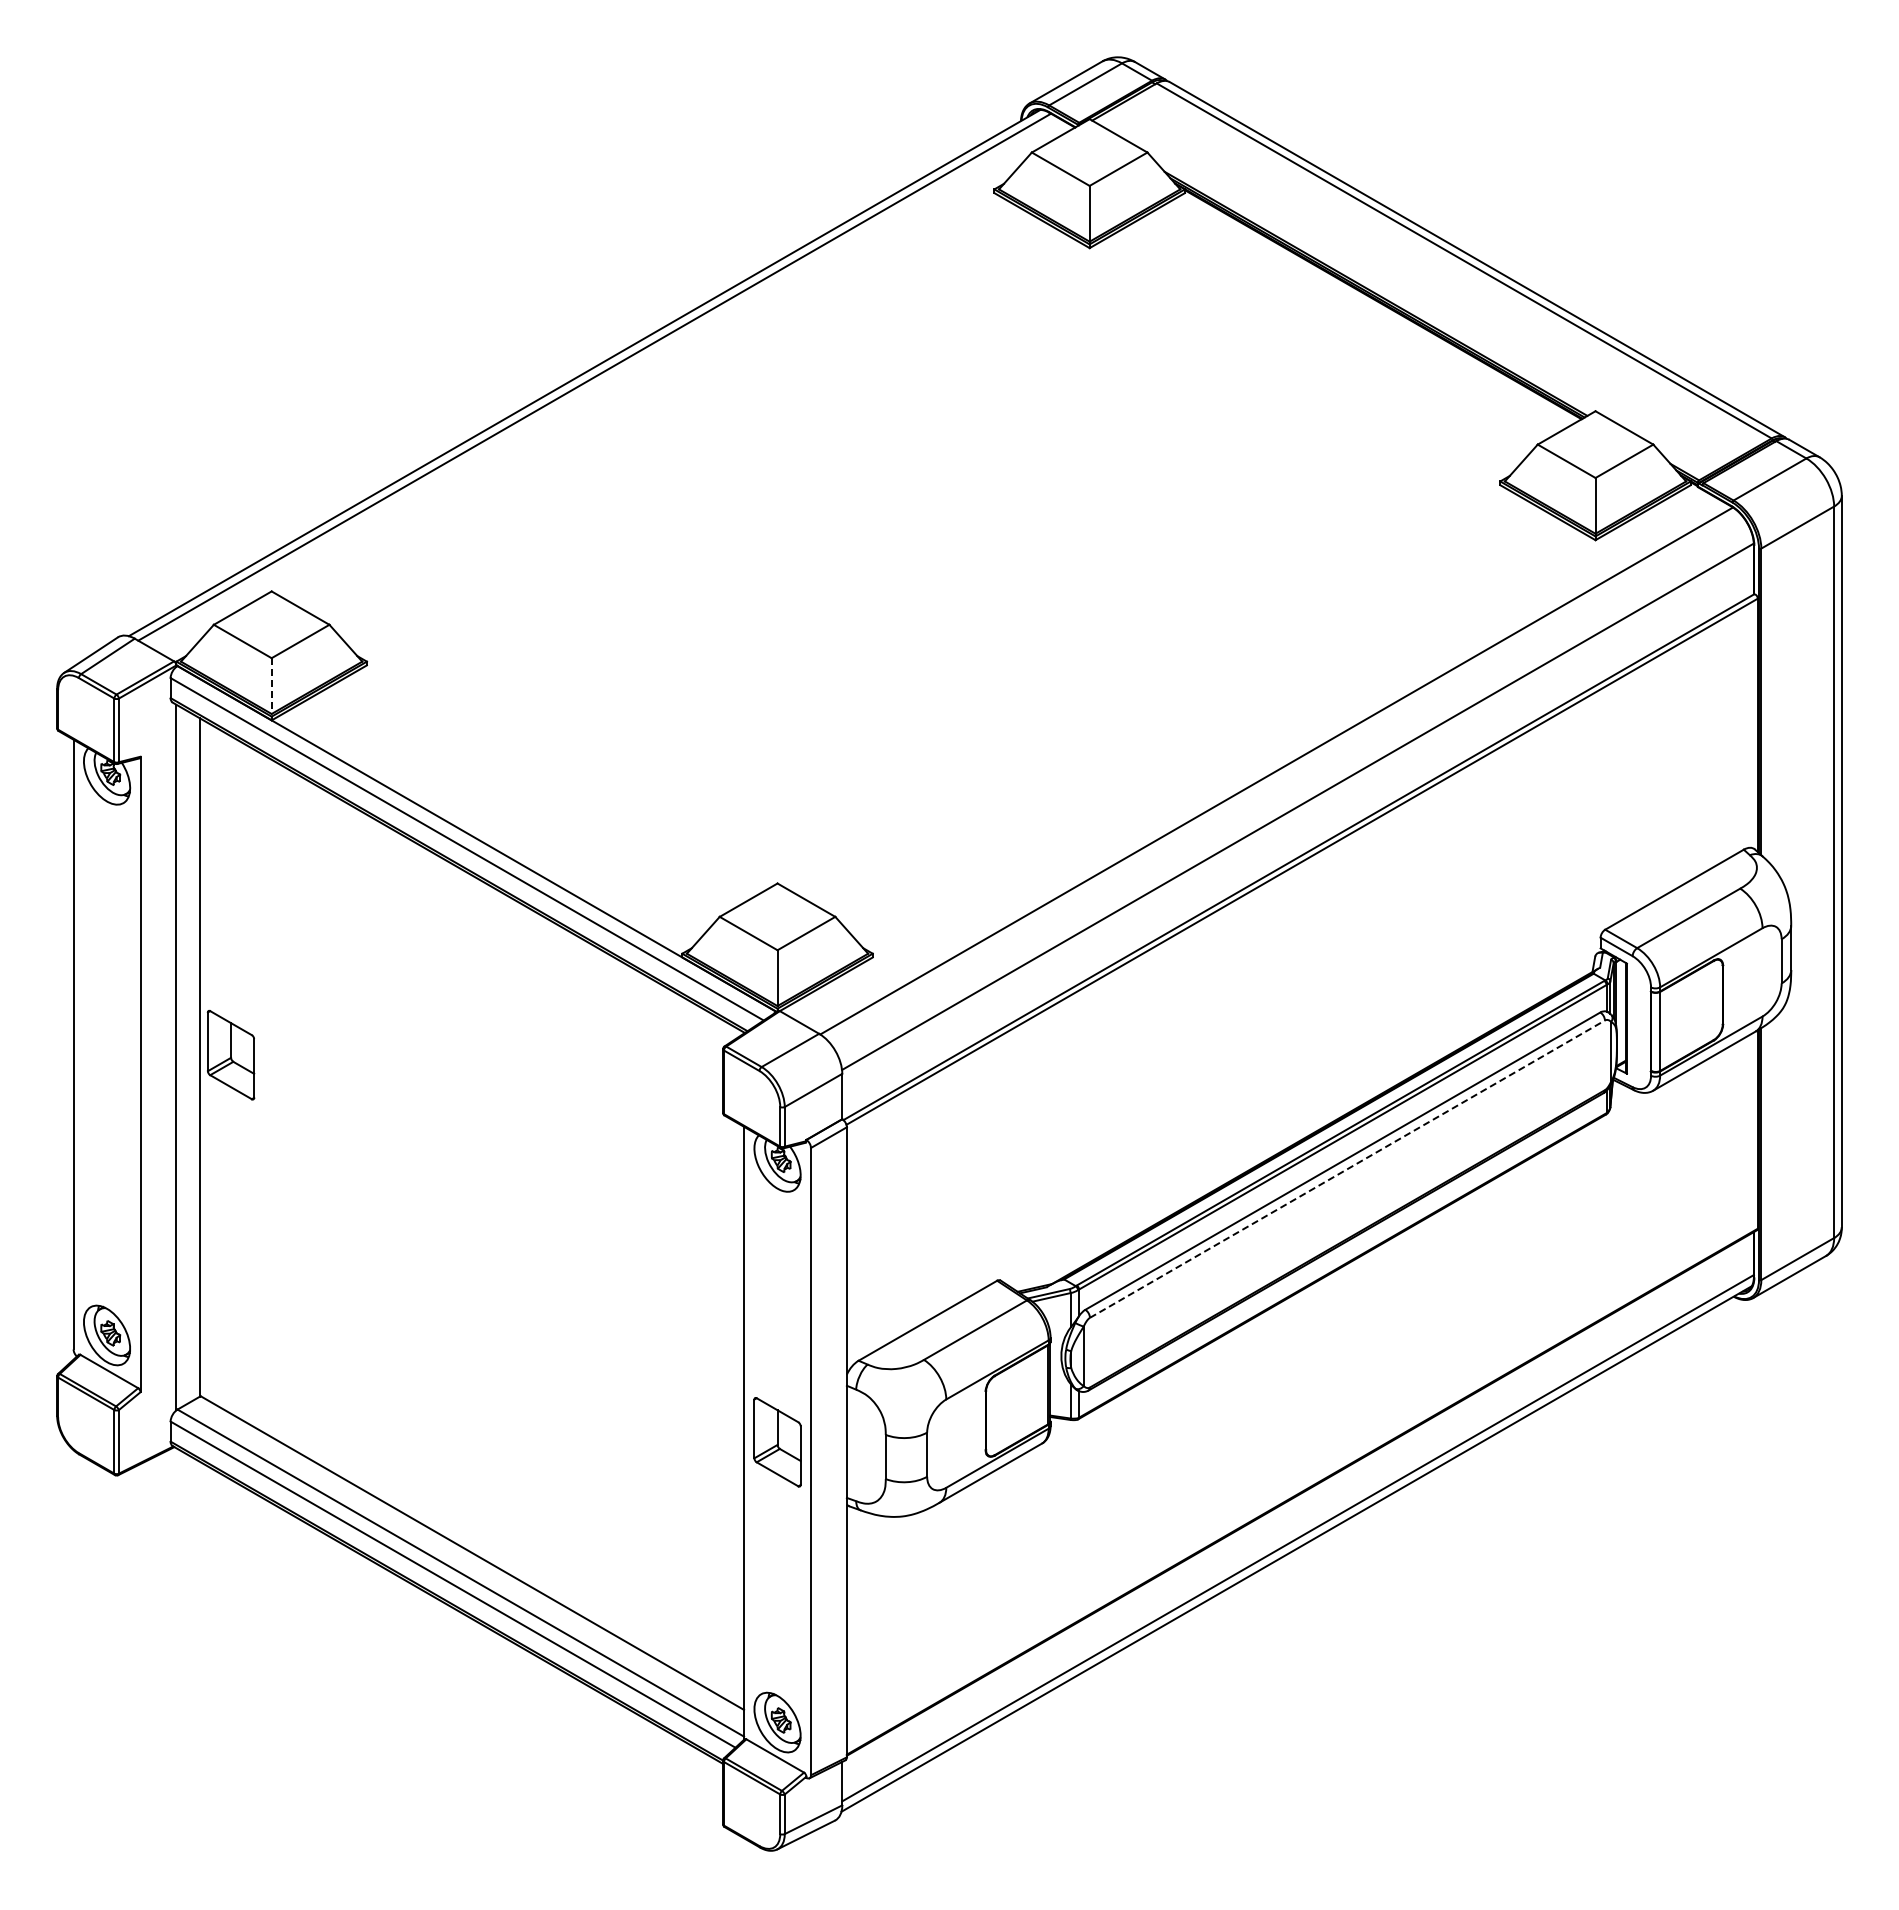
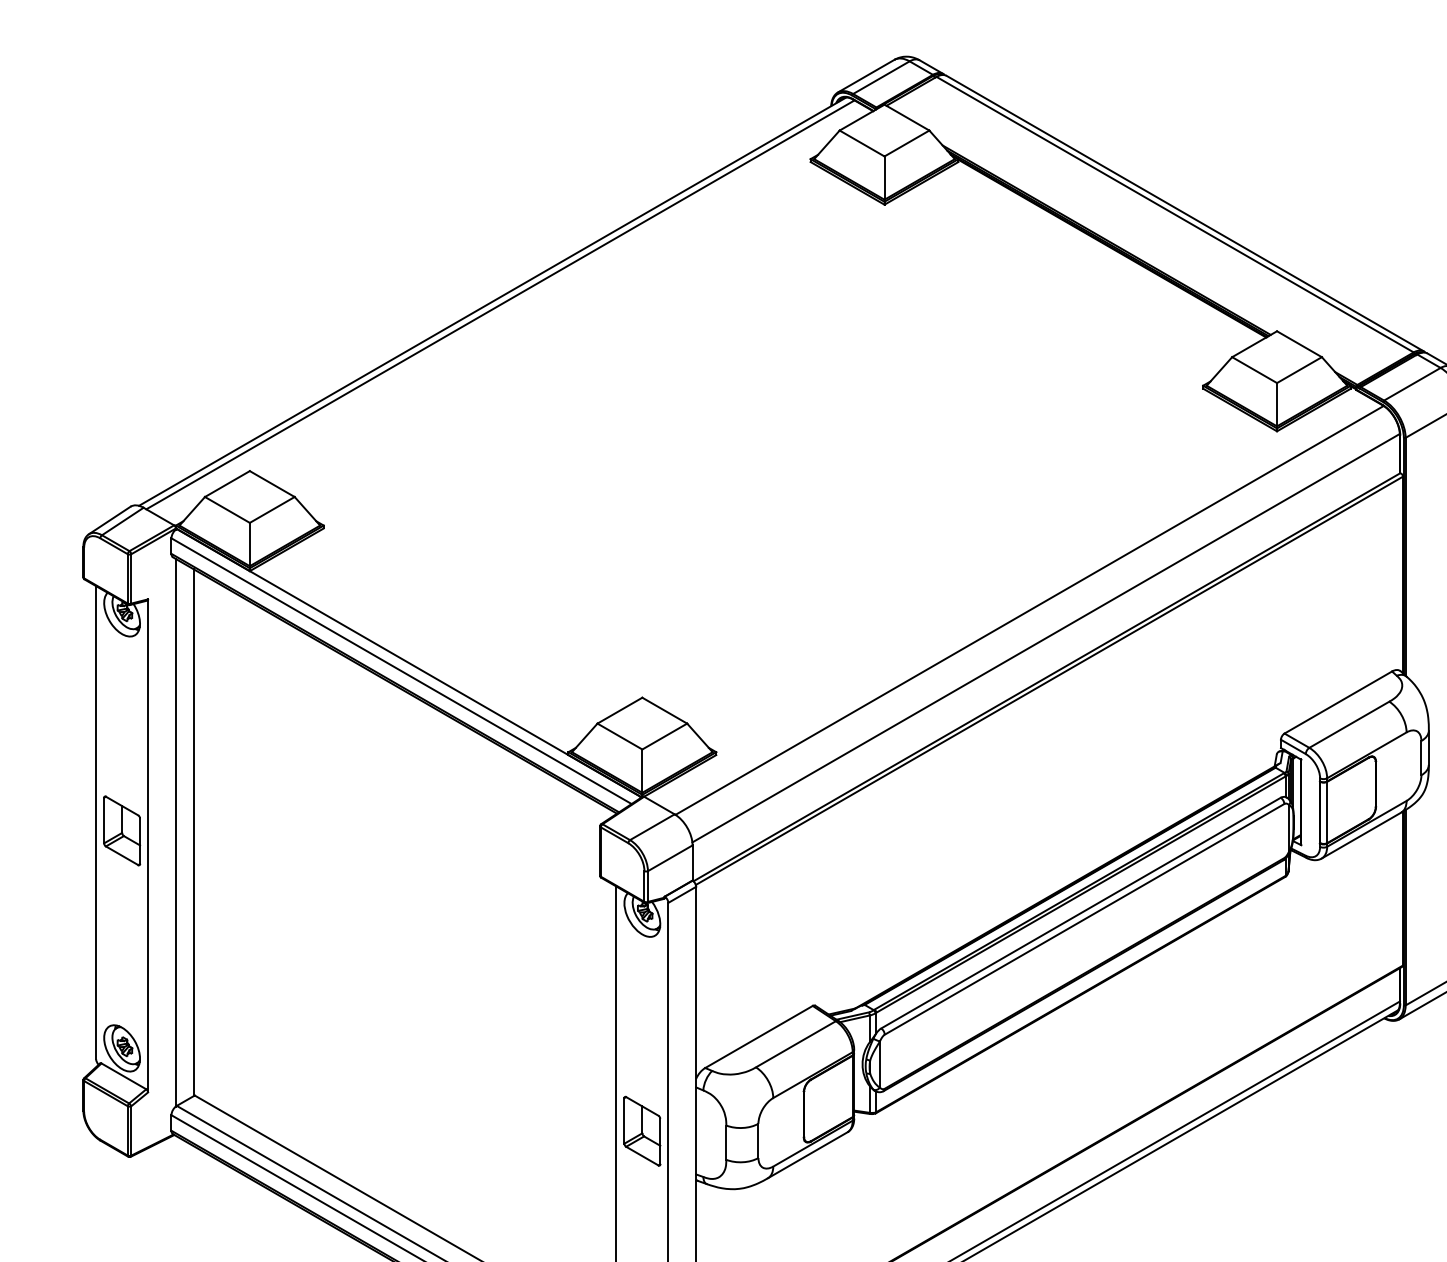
line: (271, 686) -> (249, 544), dashed -> solid
part: (230, 1054) -> (121, 830), moved
line: (1347, 1168) -> (1084, 918), dashed -> solid

